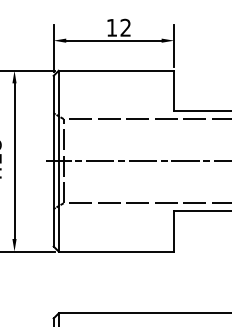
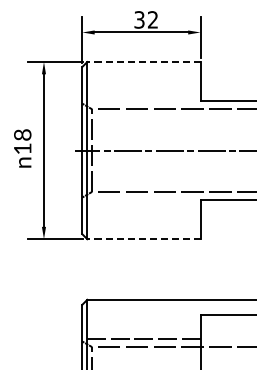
text: (111, 27) -> (139, 19), 12 -> 32
line: (116, 71) -> (143, 62), solid -> dashed
line: (116, 251) -> (143, 239), solid -> dashed

